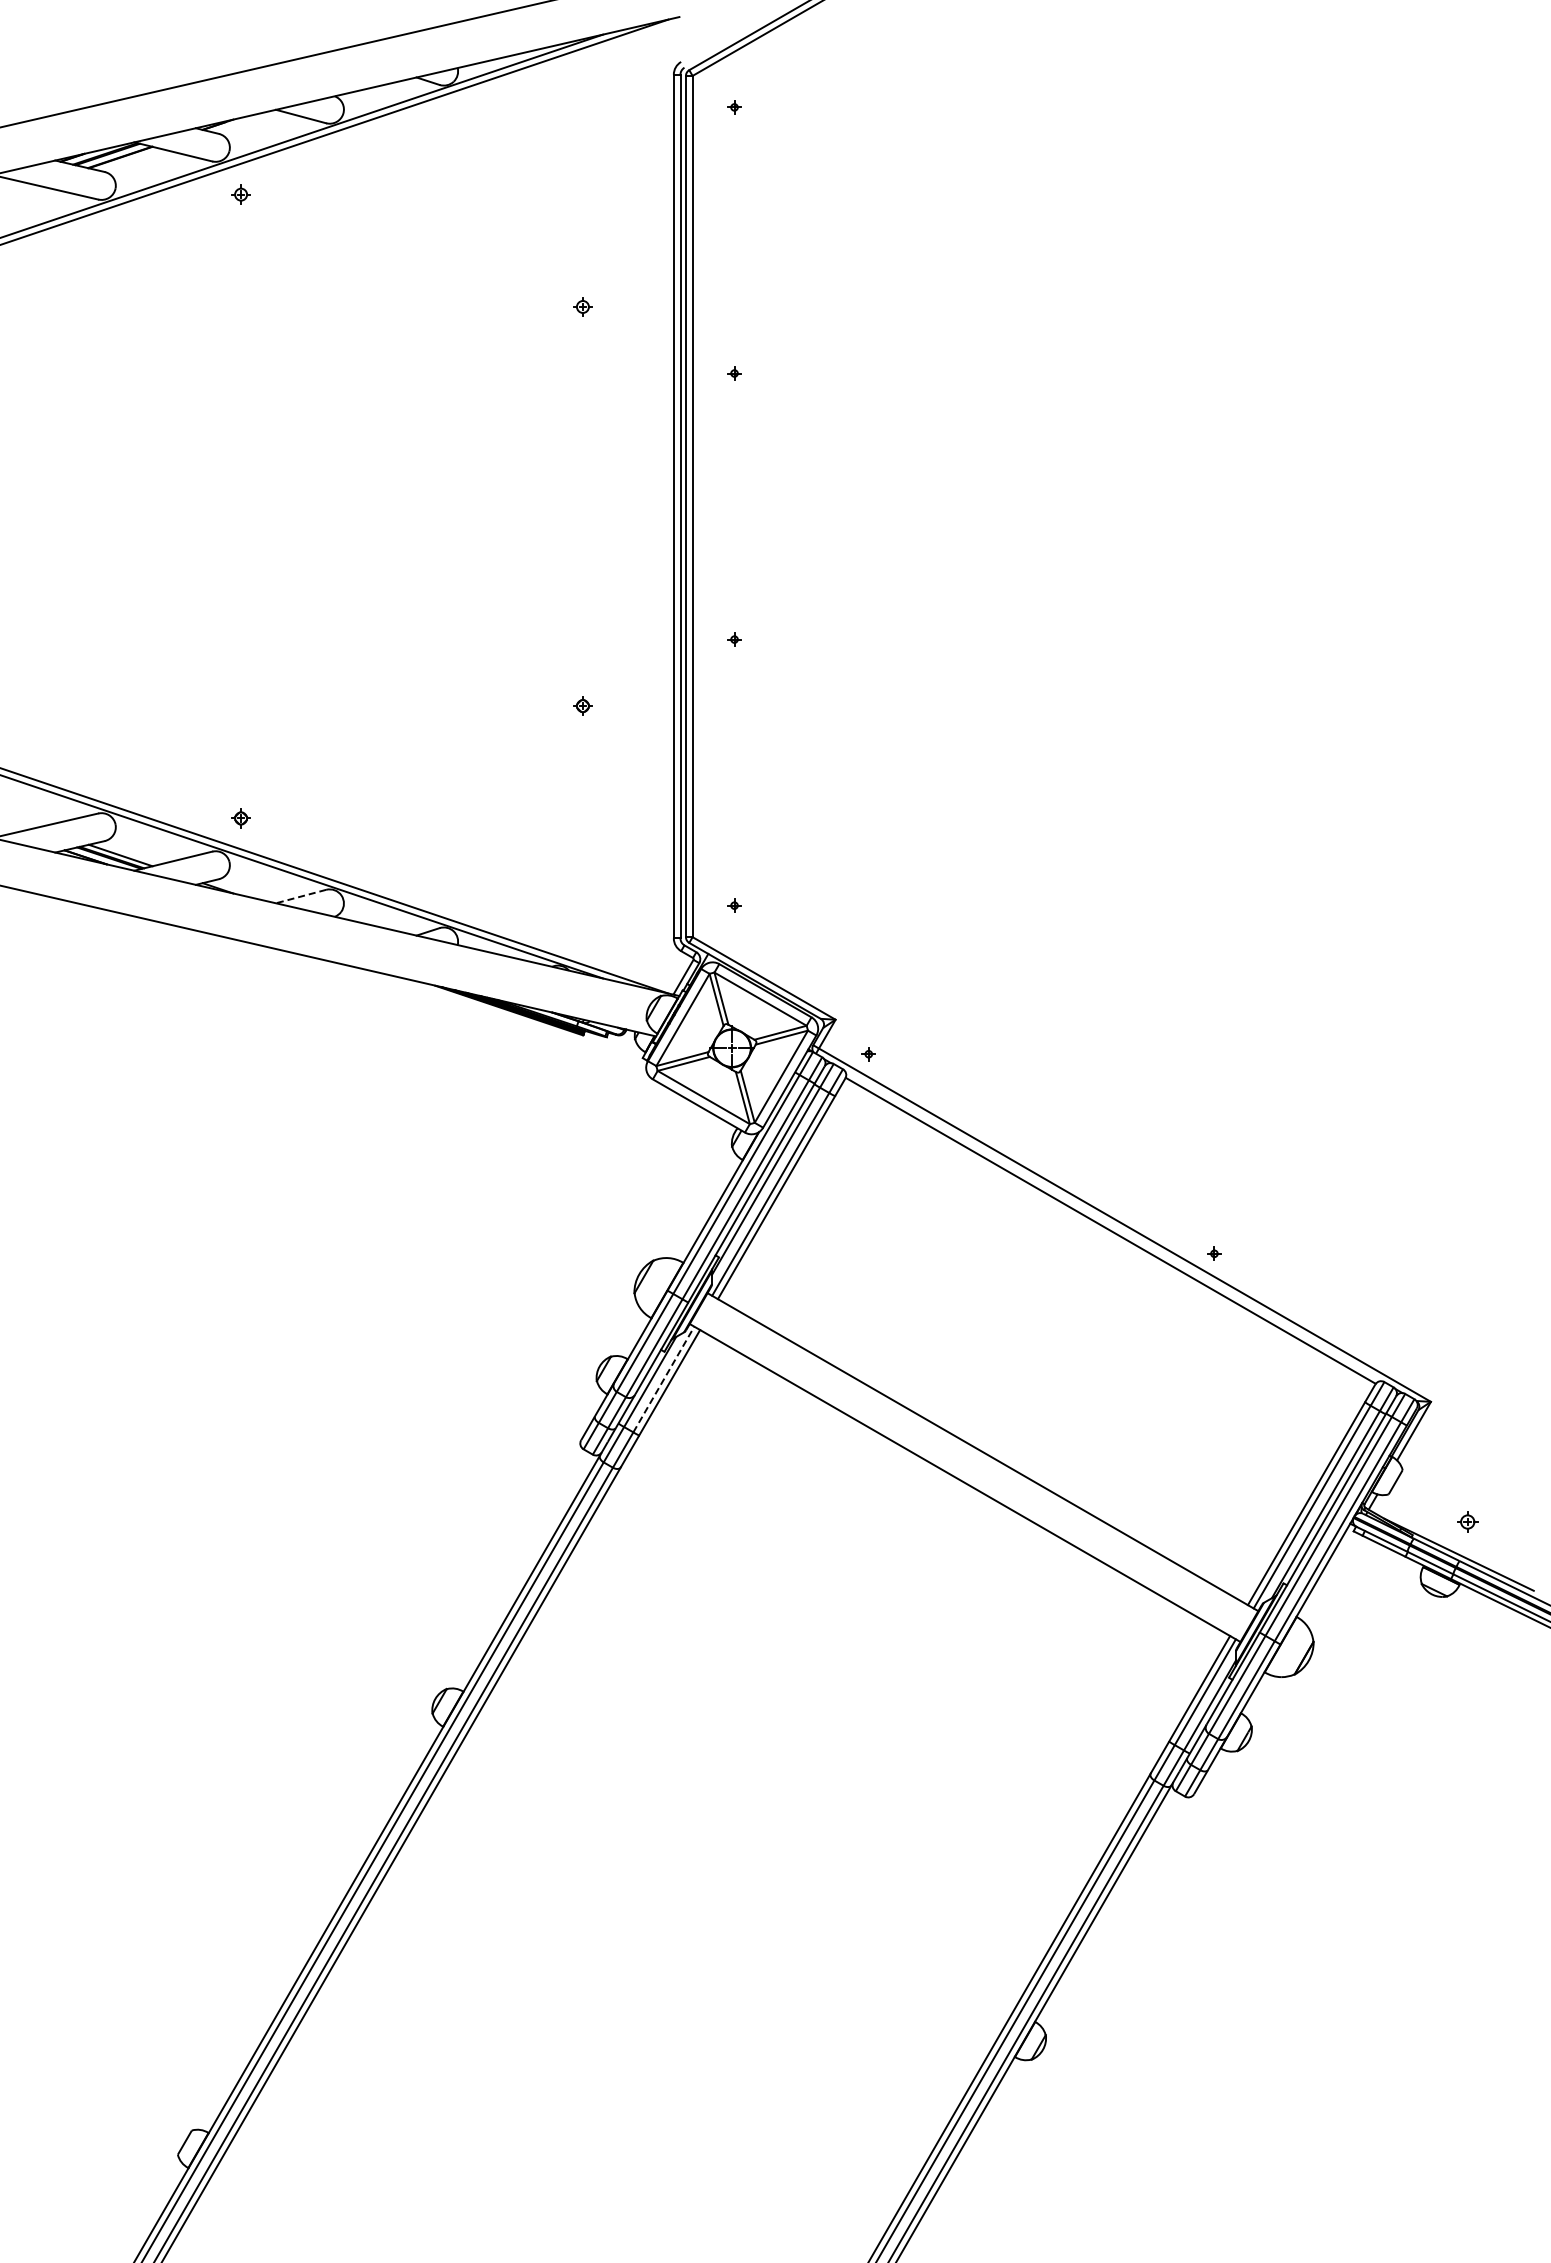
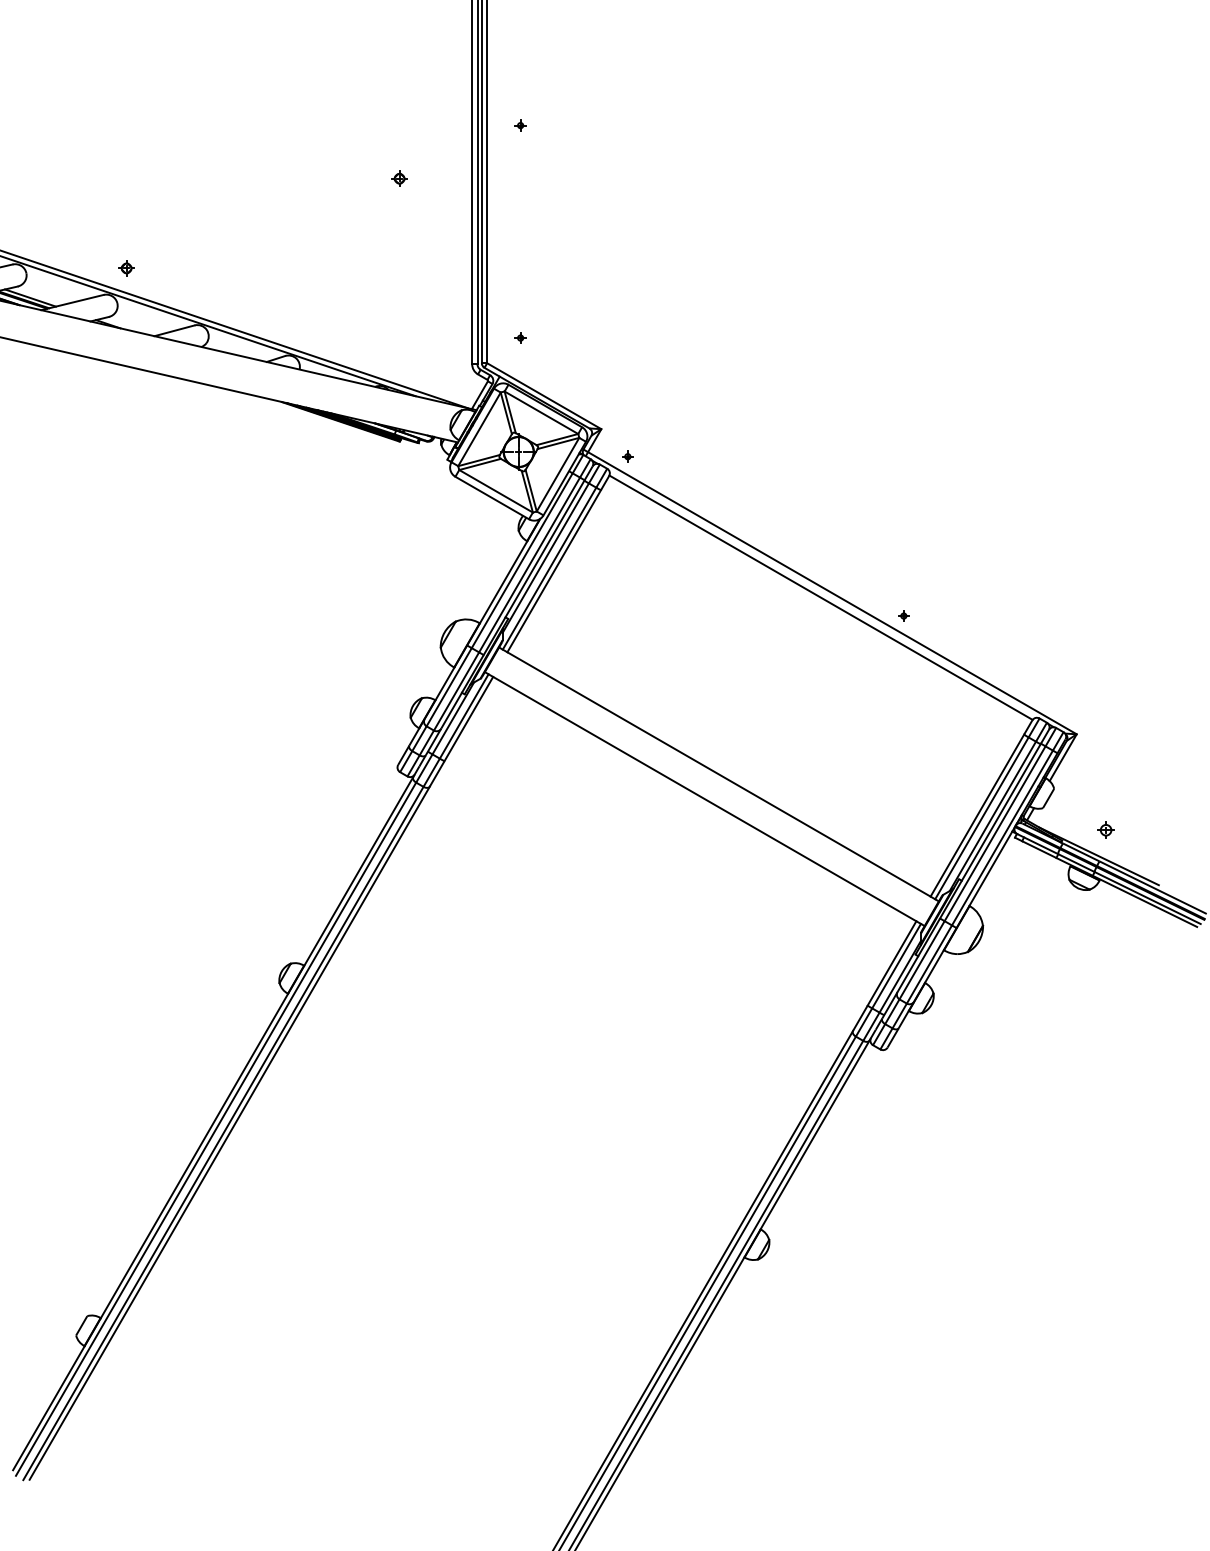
line: (301, 896) -> (174, 330), dashed -> solid
line: (664, 1379) -> (464, 716), dashed -> solid

